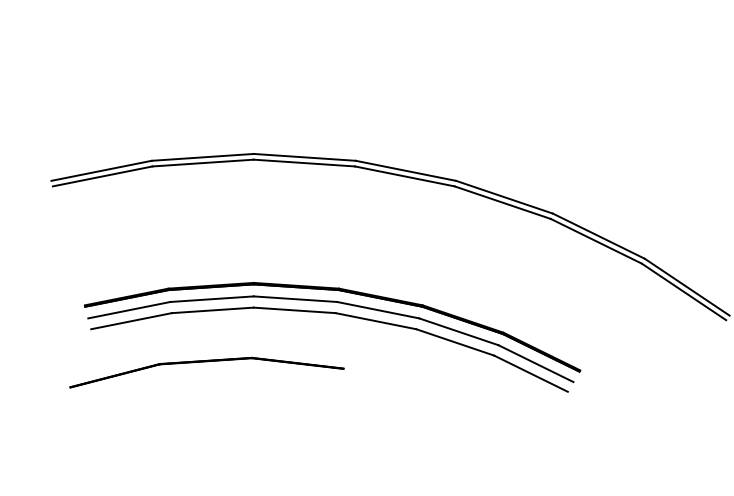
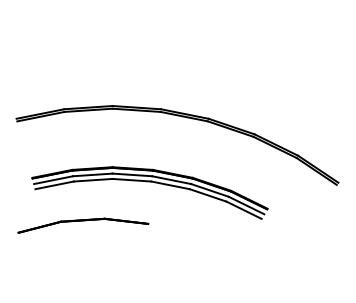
part: (207, 372) -> (83, 225), moved

